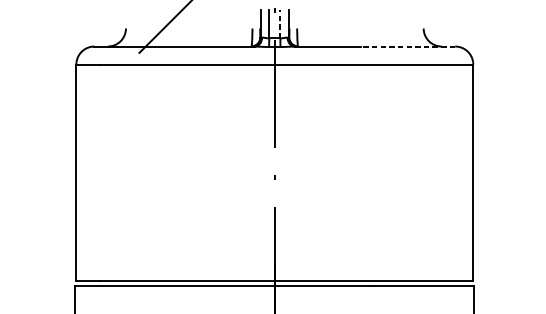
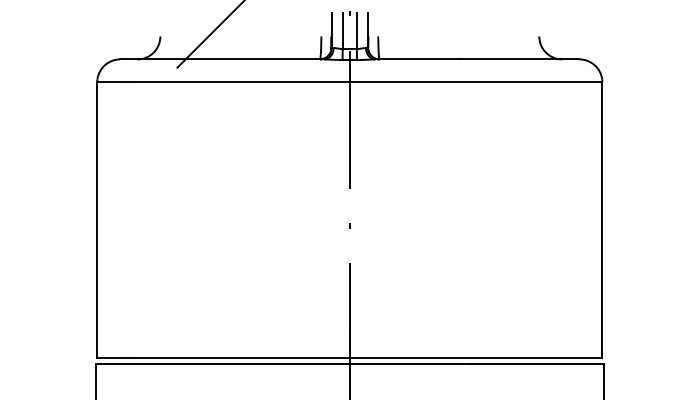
line: (280, 24) -> (356, 31), dashed -> solid
line: (408, 46) -> (519, 59), dashed -> solid

